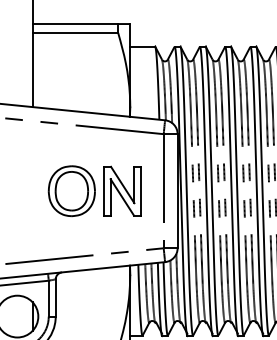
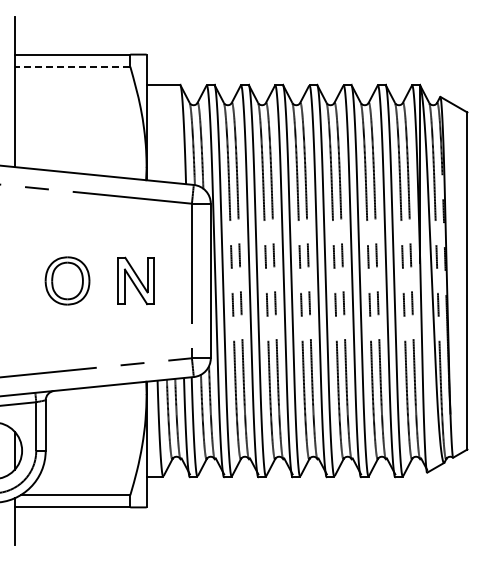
line: (75, 32) -> (72, 66), solid -> dashed
part: (71, 190) -> (67, 280), size x0.7
part: (122, 190) -> (136, 280), size x0.7

